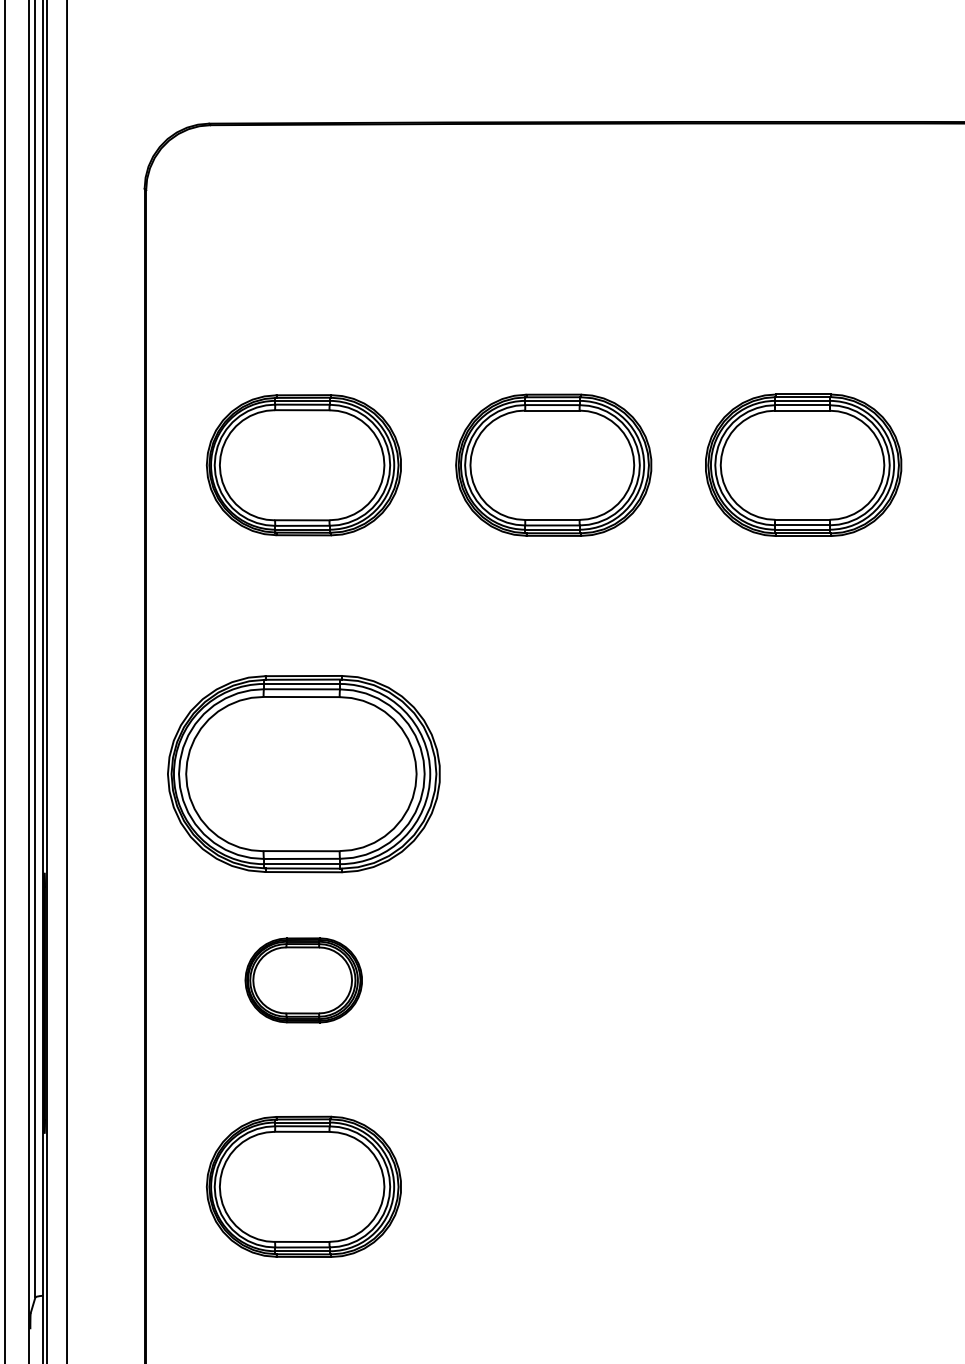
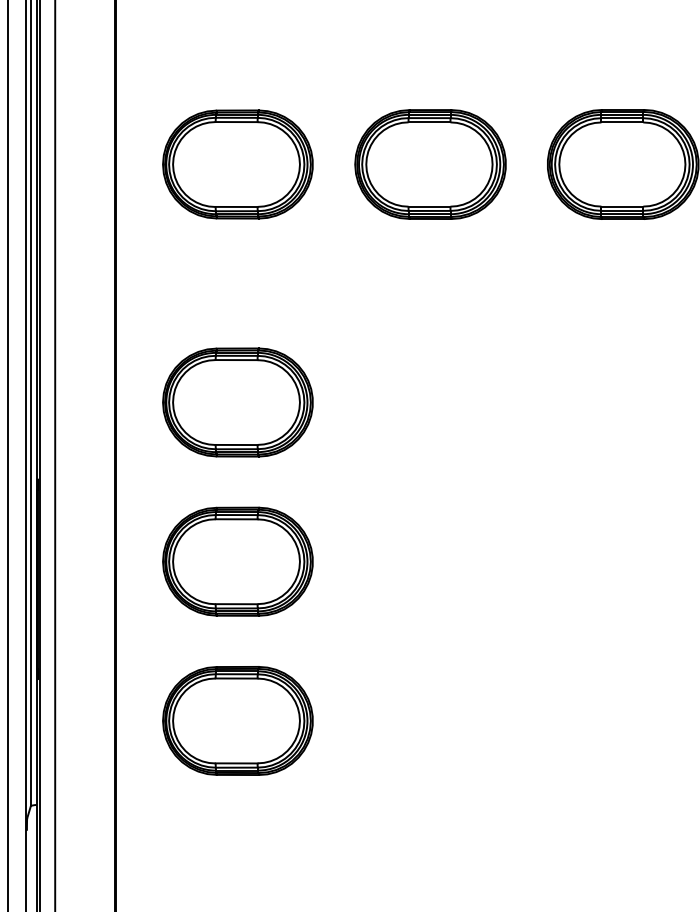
part: (303, 773) -> (237, 402), size x0.71
part: (303, 980) -> (237, 561), size x1.67

